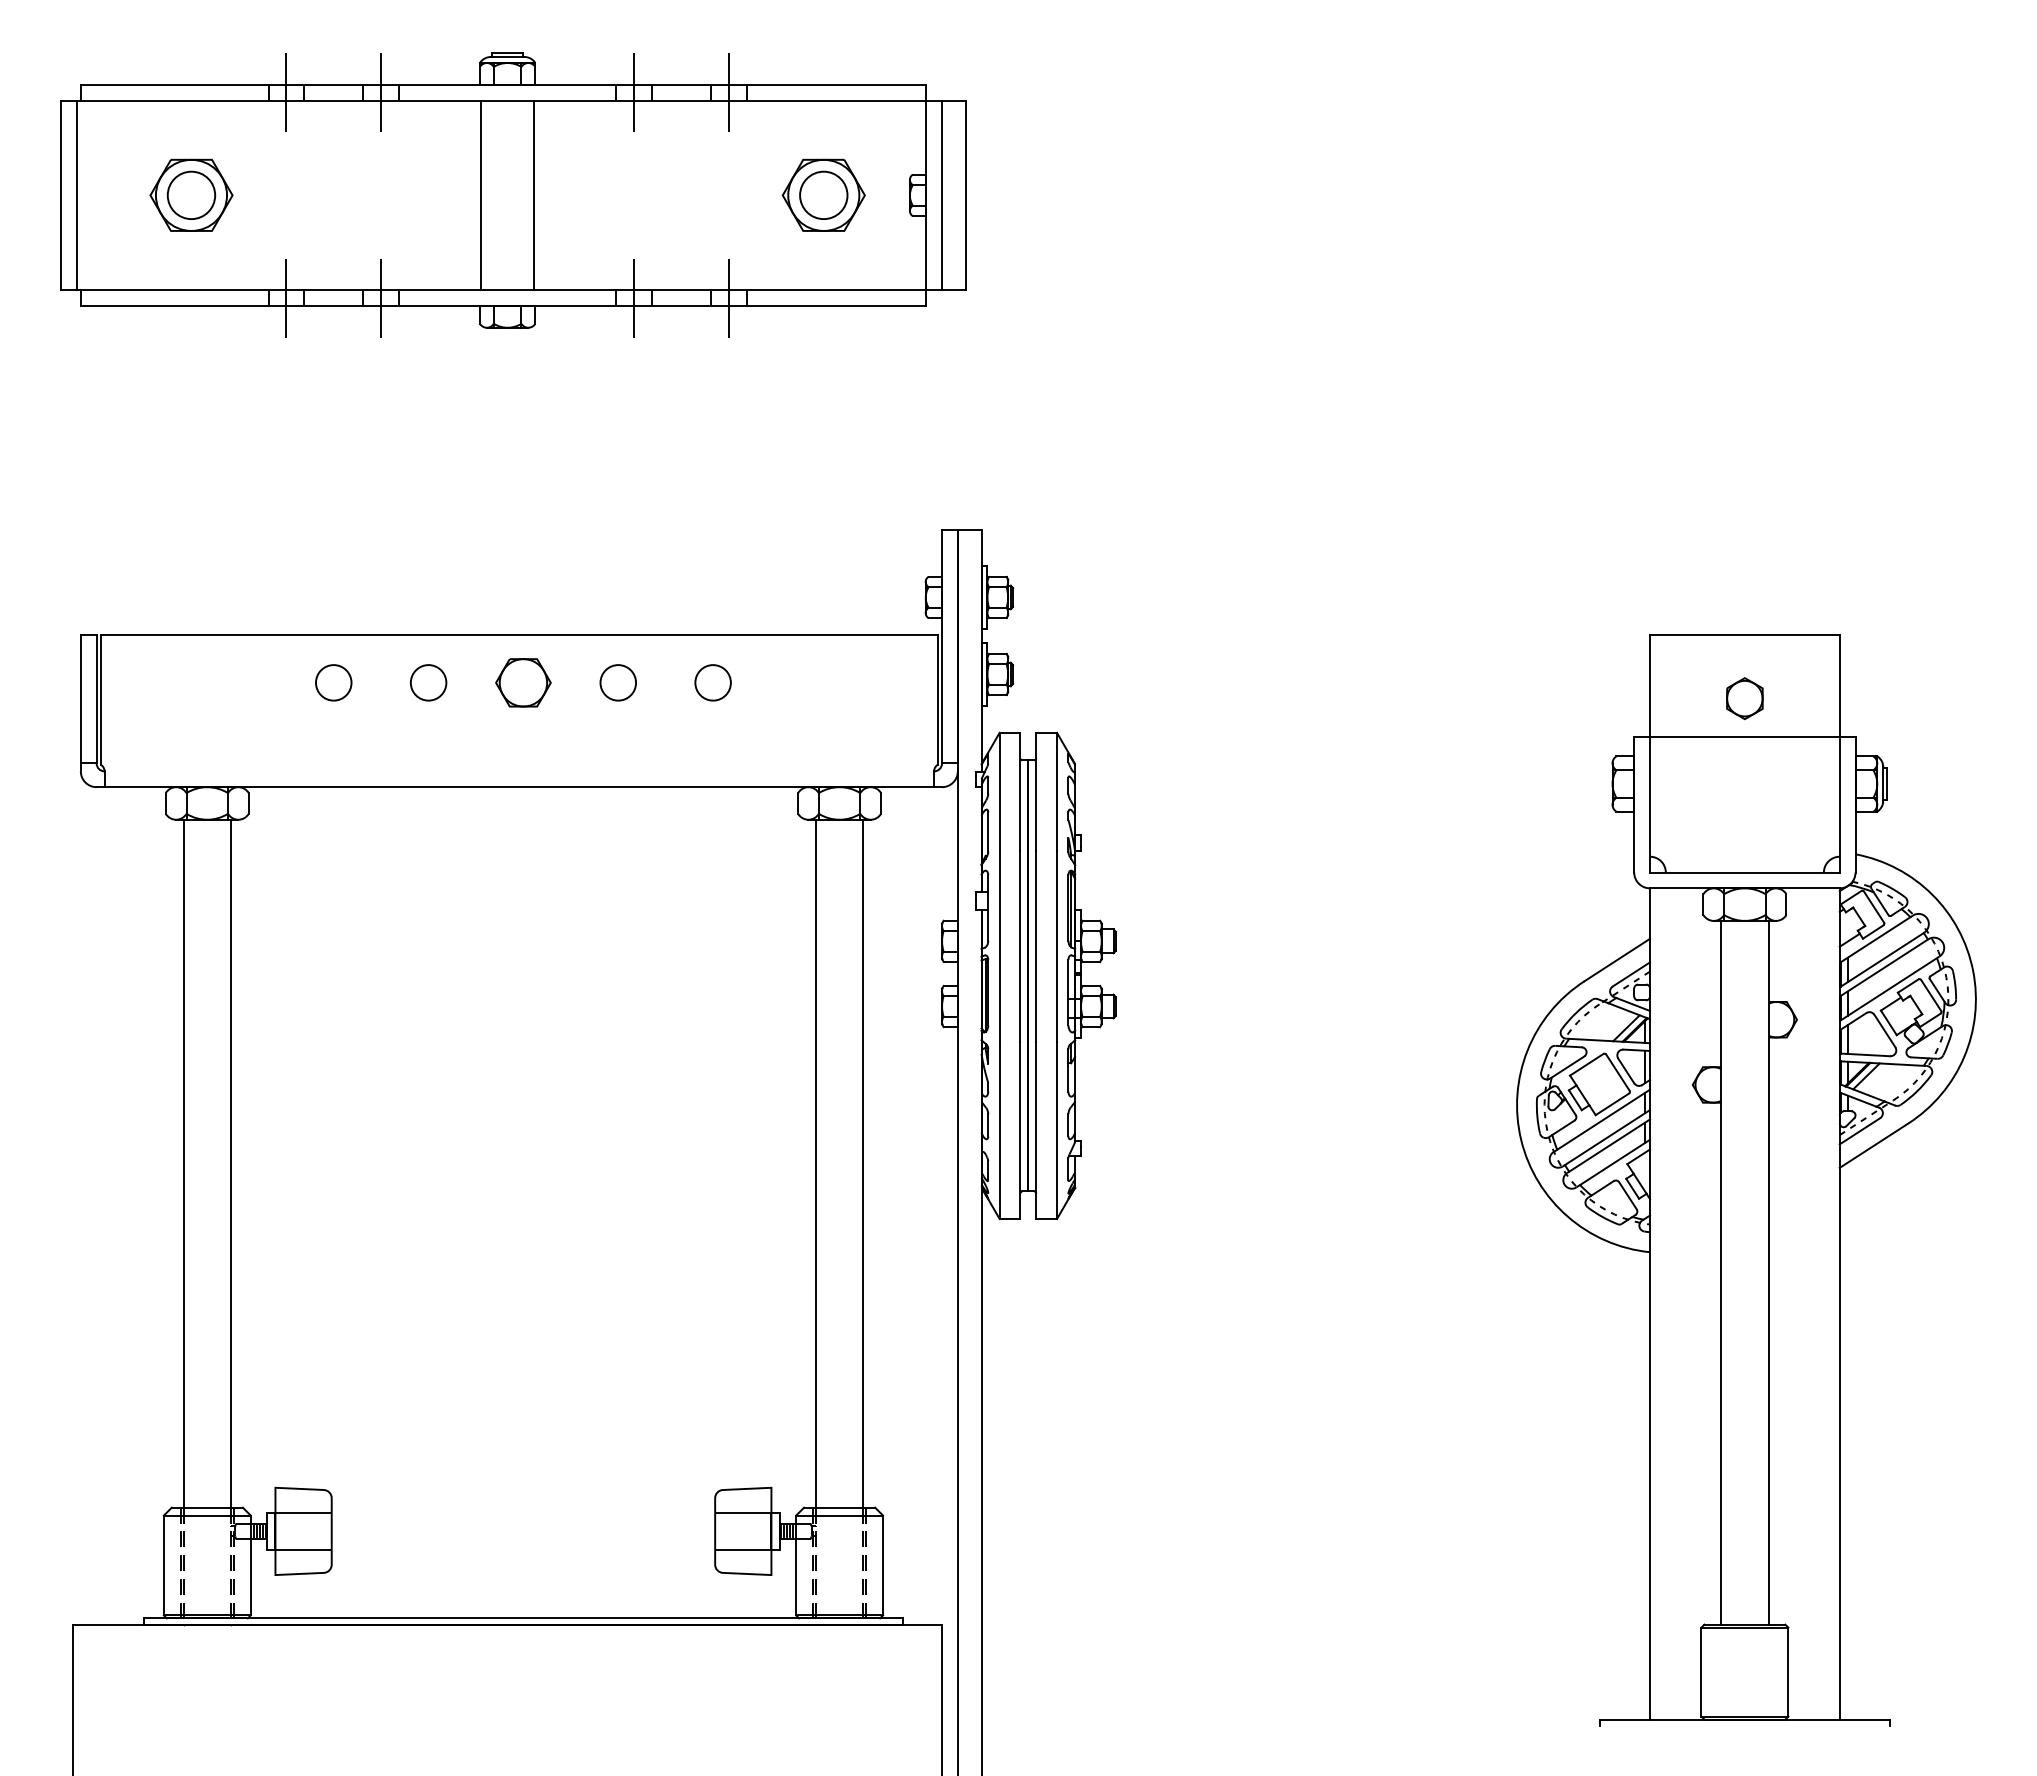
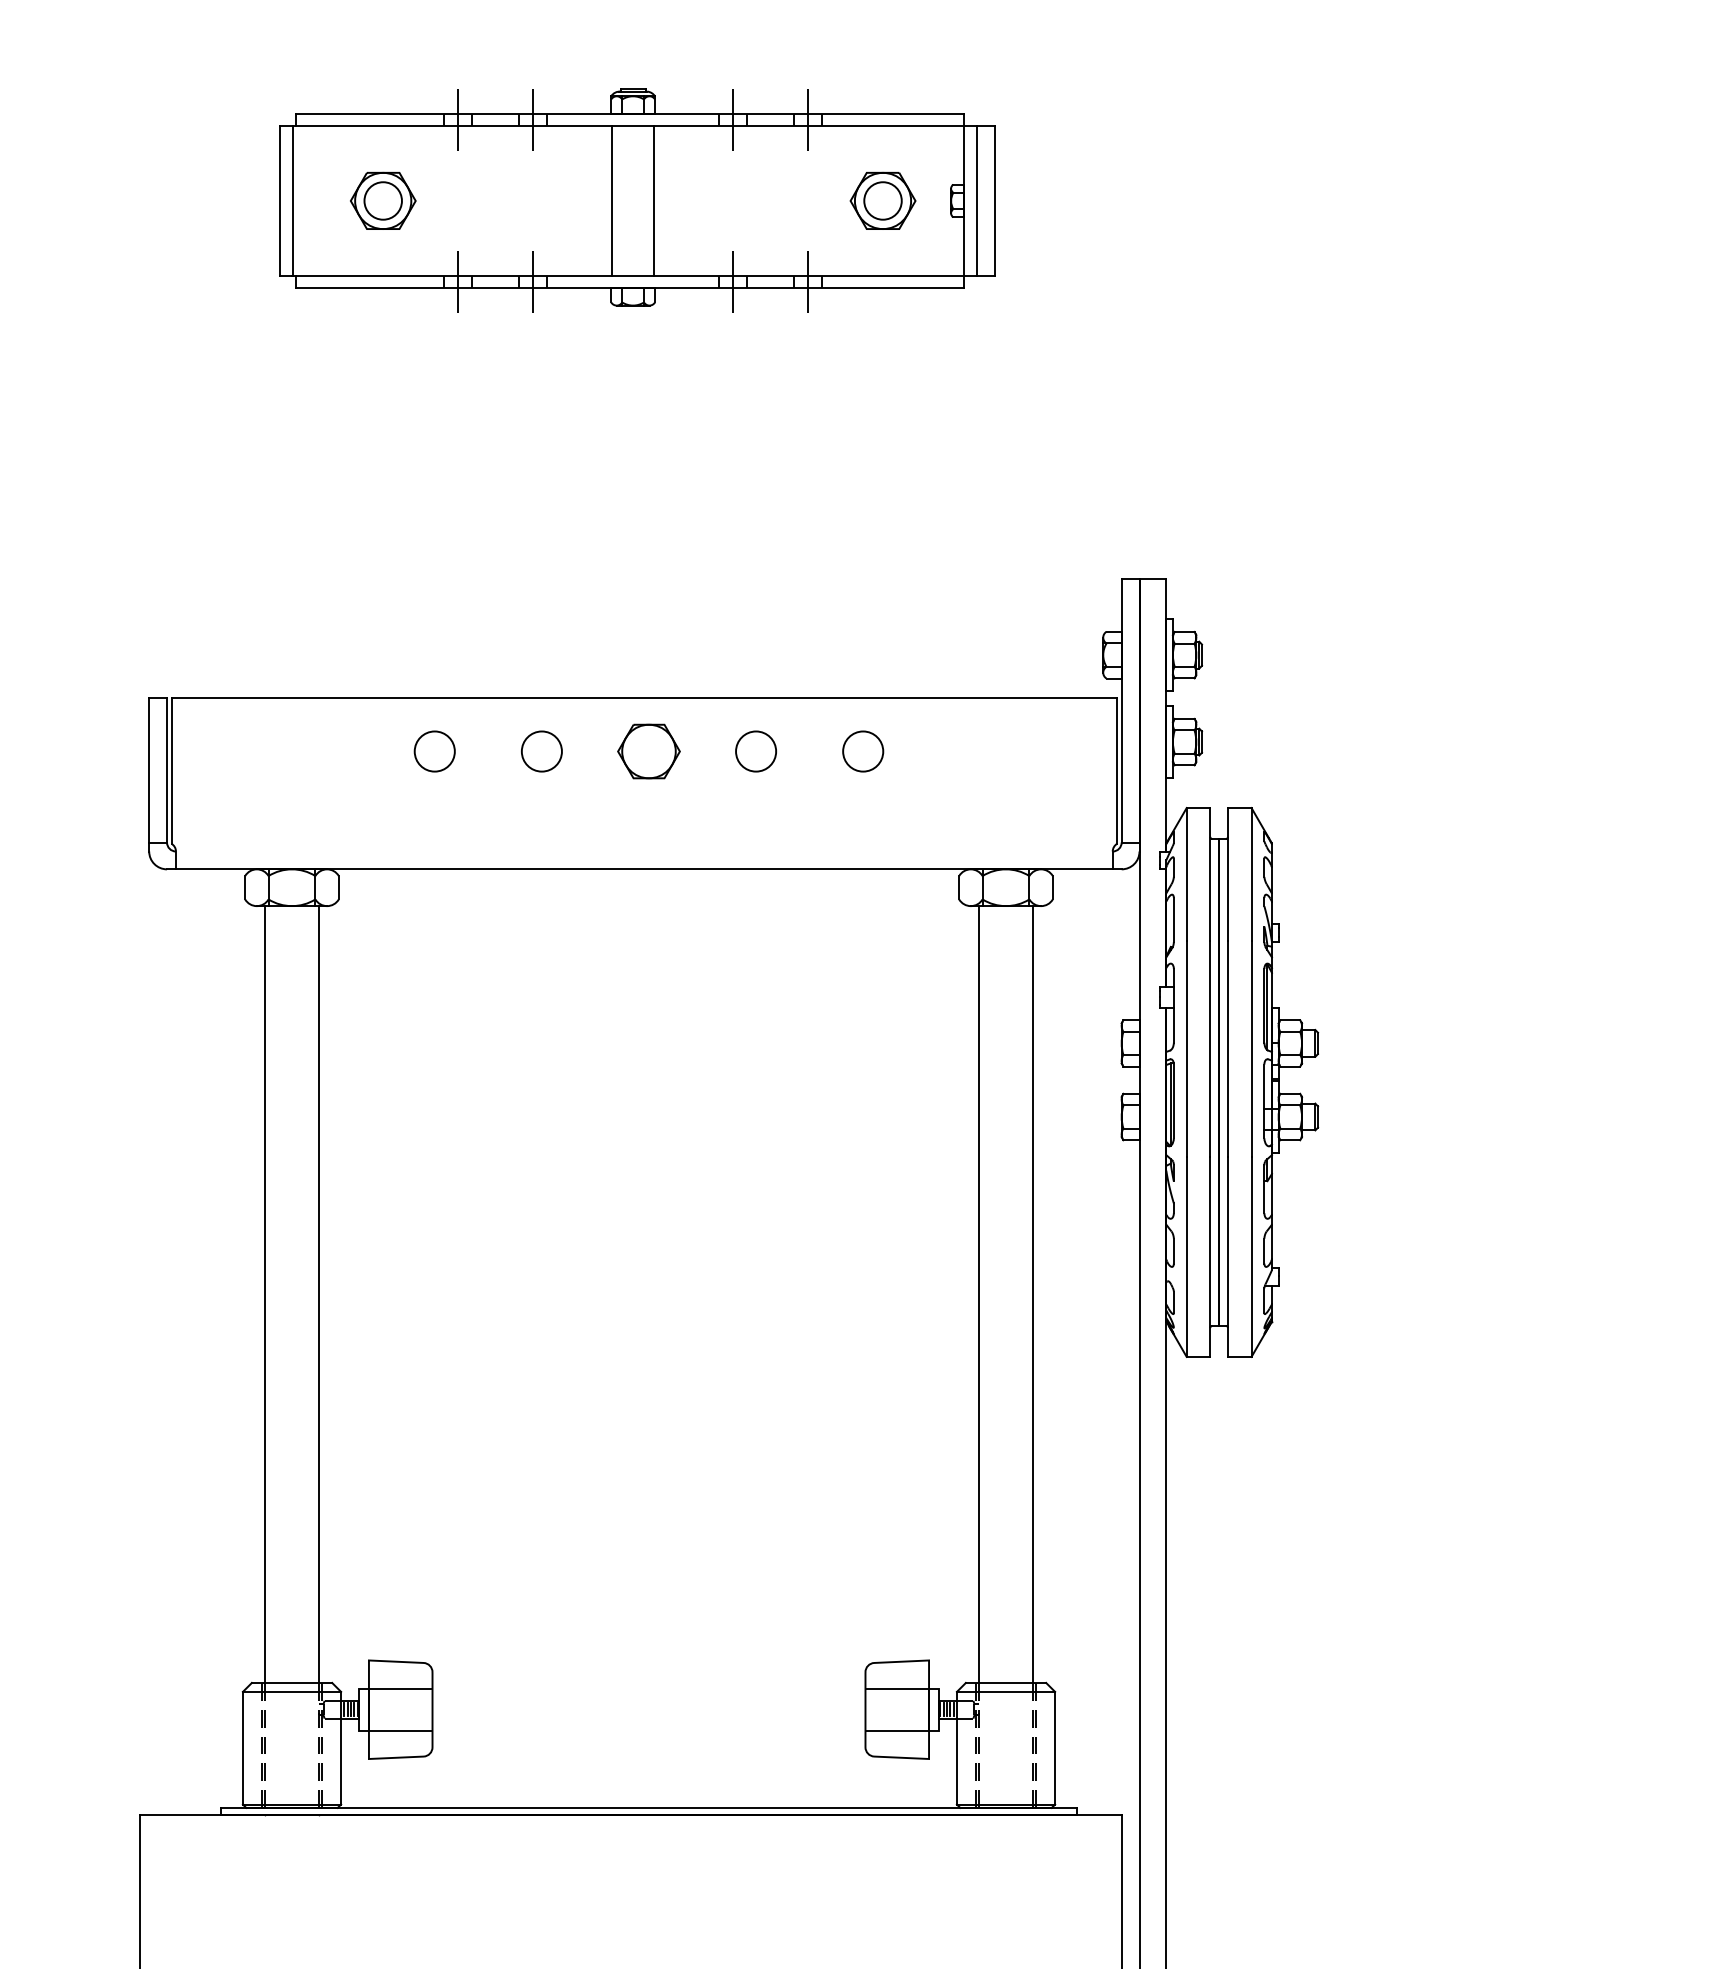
part: (513, 194) -> (637, 200), size x0.7

